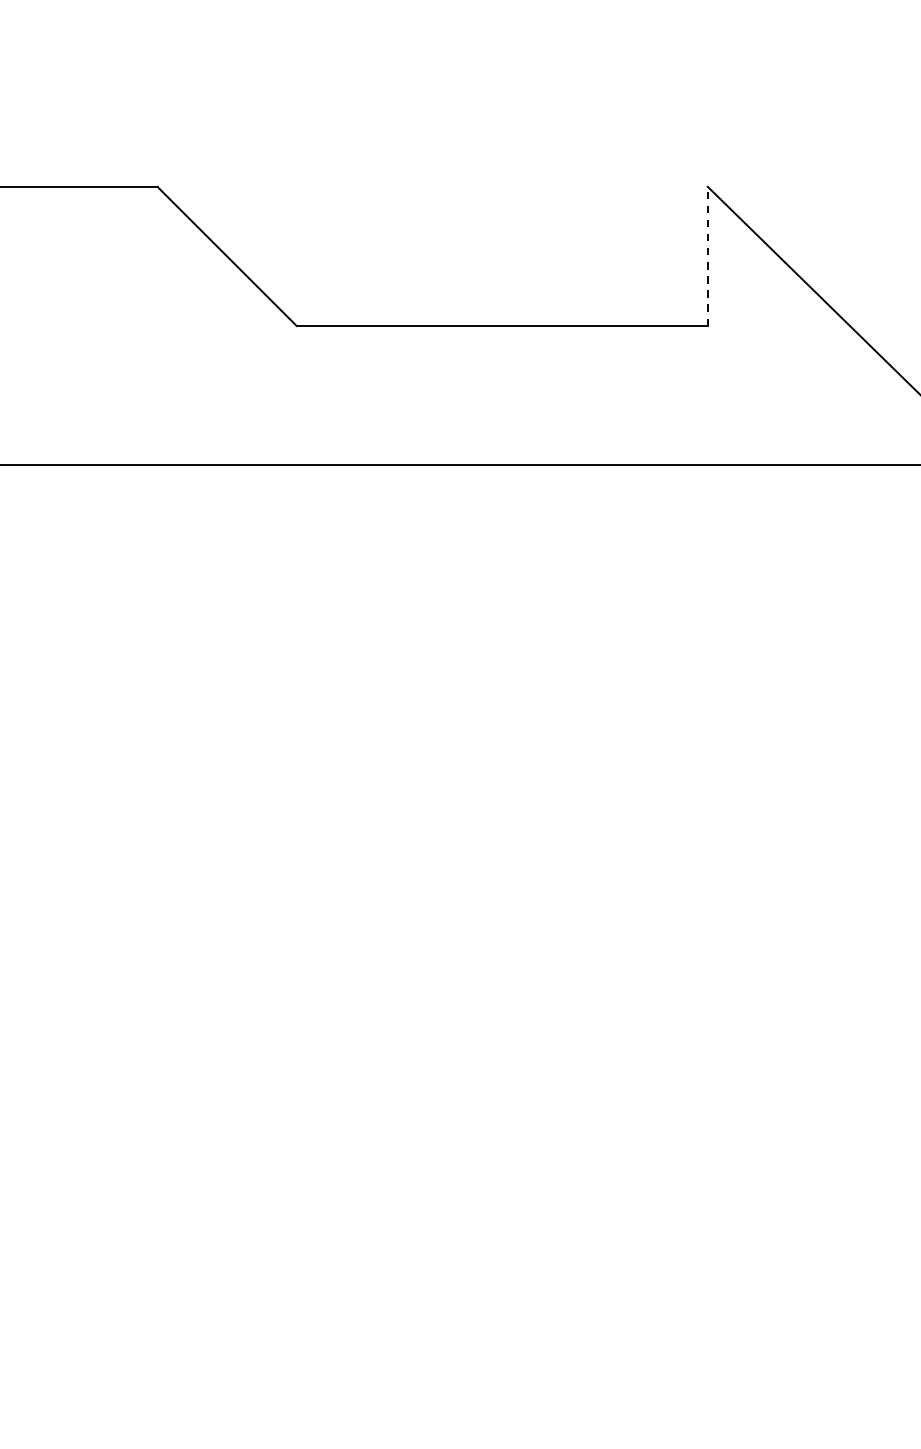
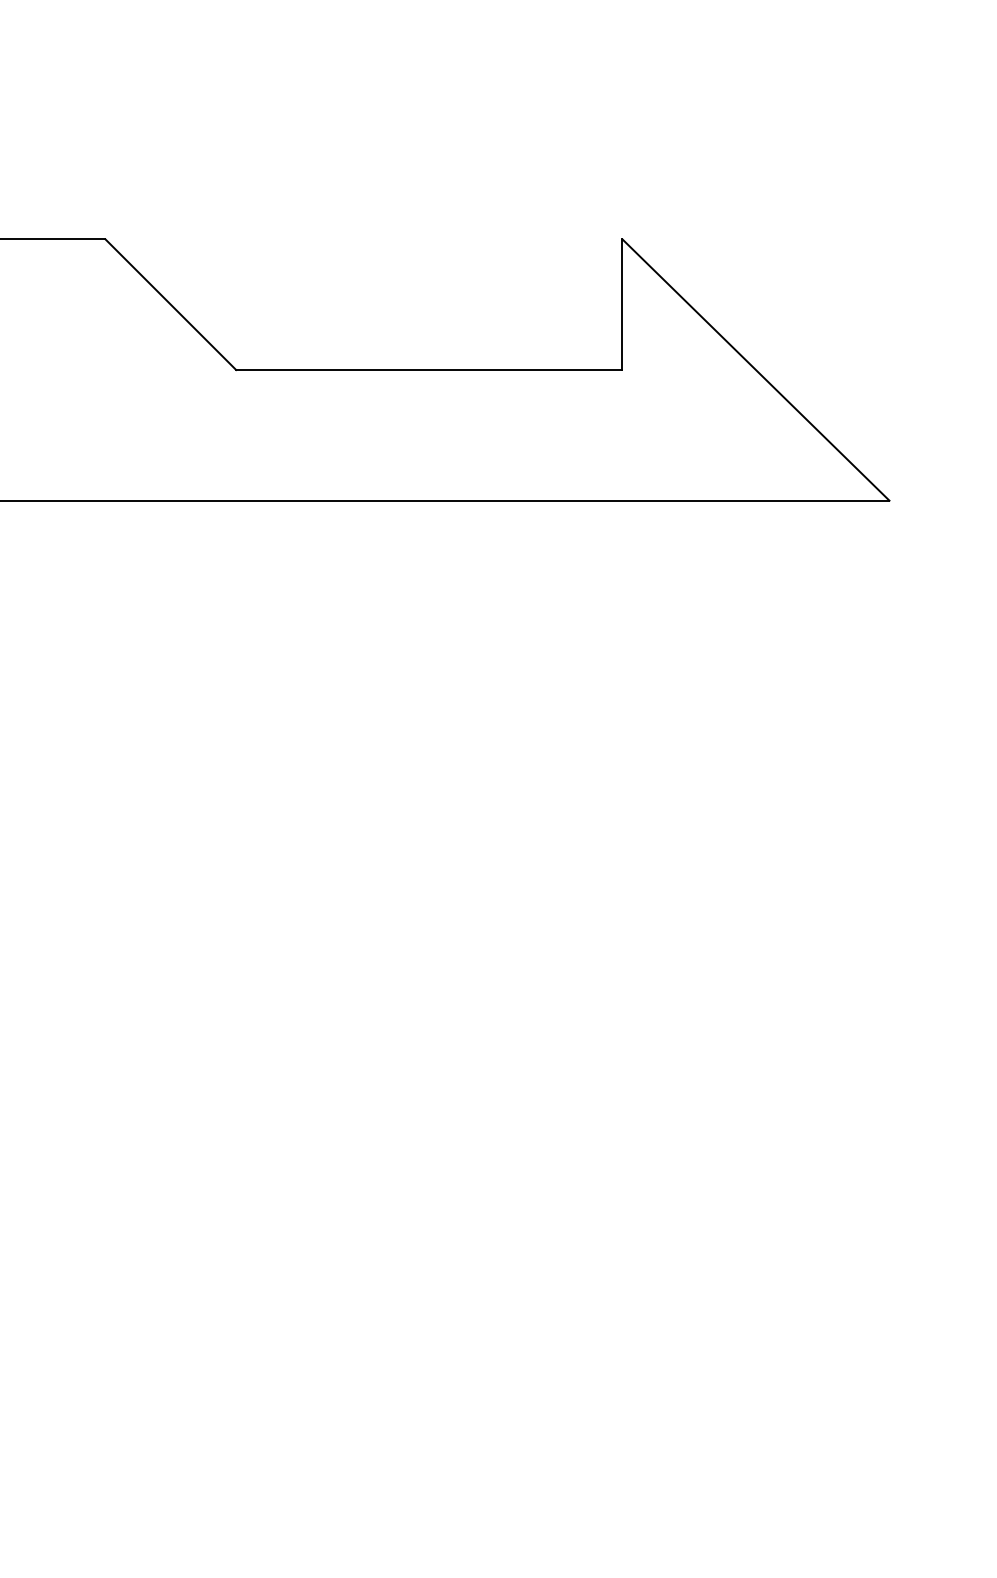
line: (707, 256) -> (622, 304), dashed -> solid

